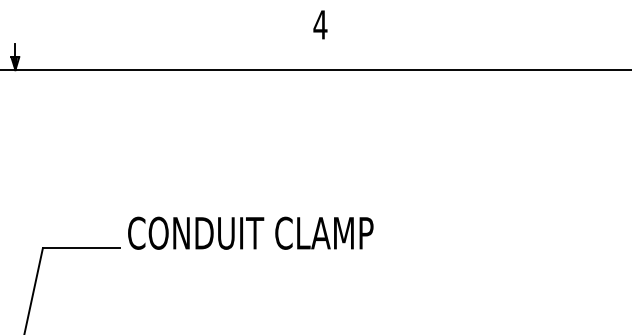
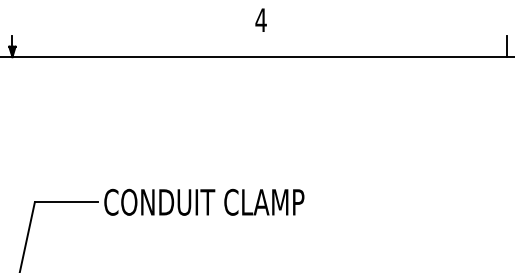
line: (621, 56) -> (506, 46), added
text: (250, 232) -> (204, 201), moved

